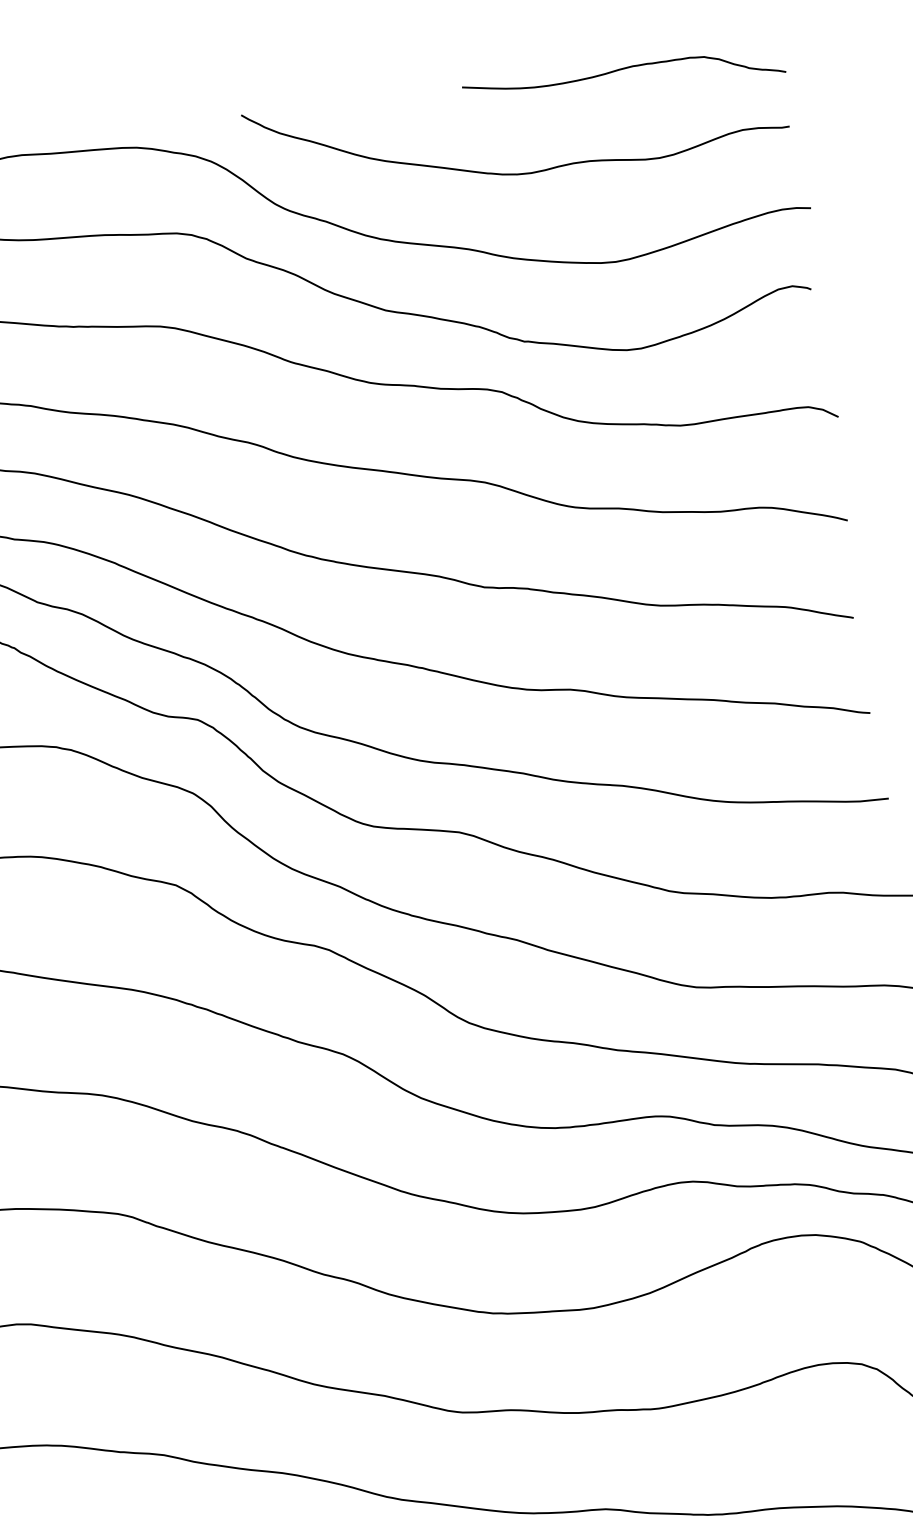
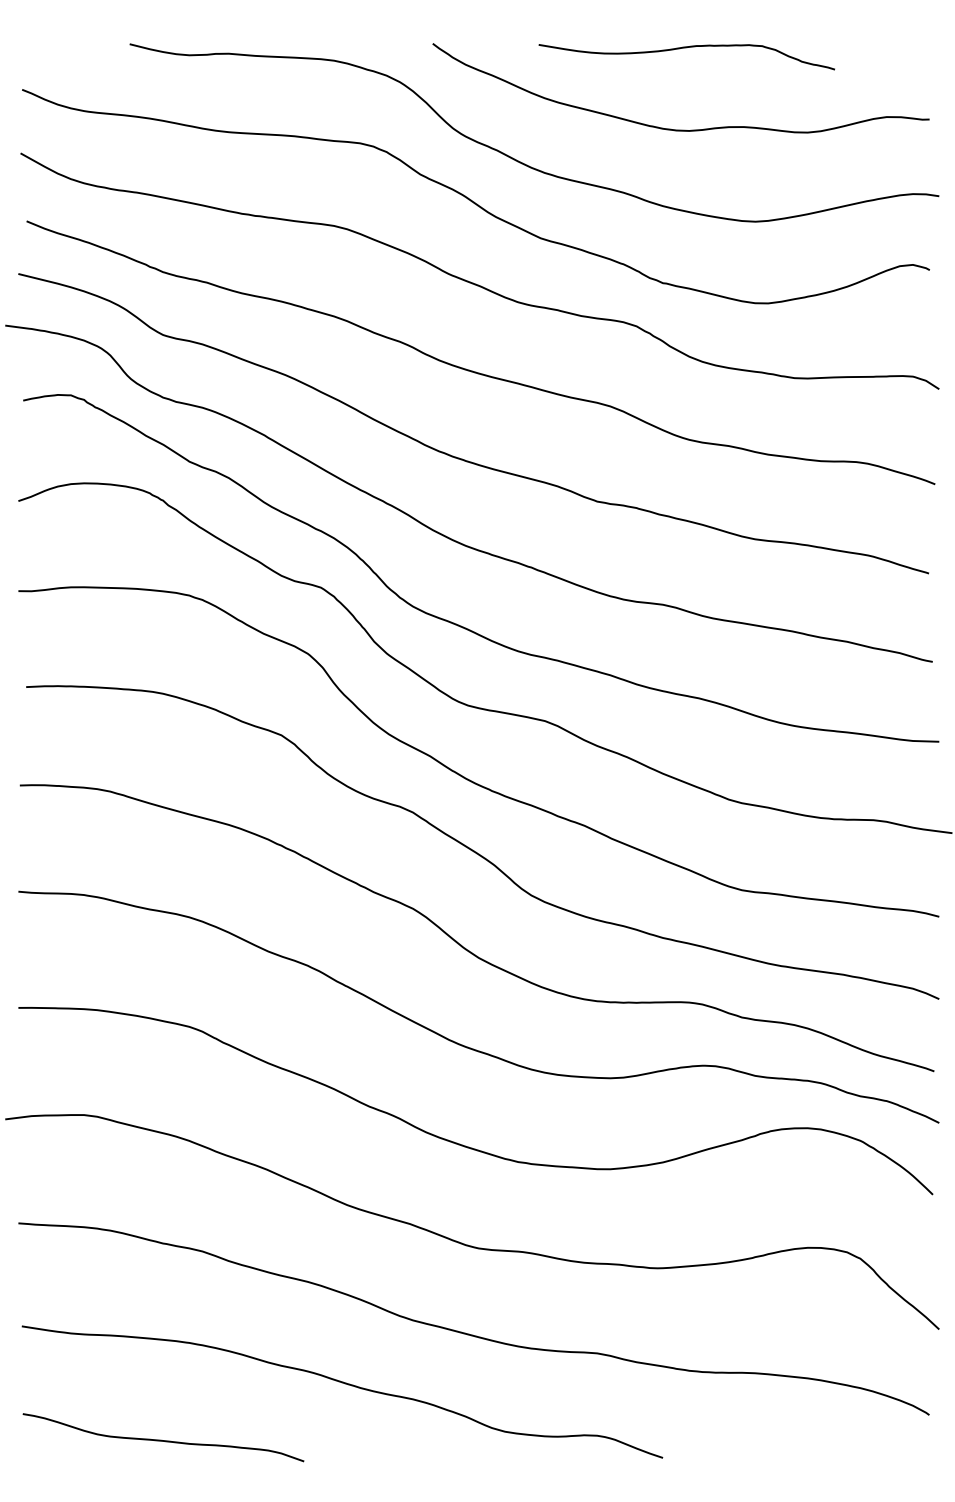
curve: (622, 70) -> (686, 48), moved

